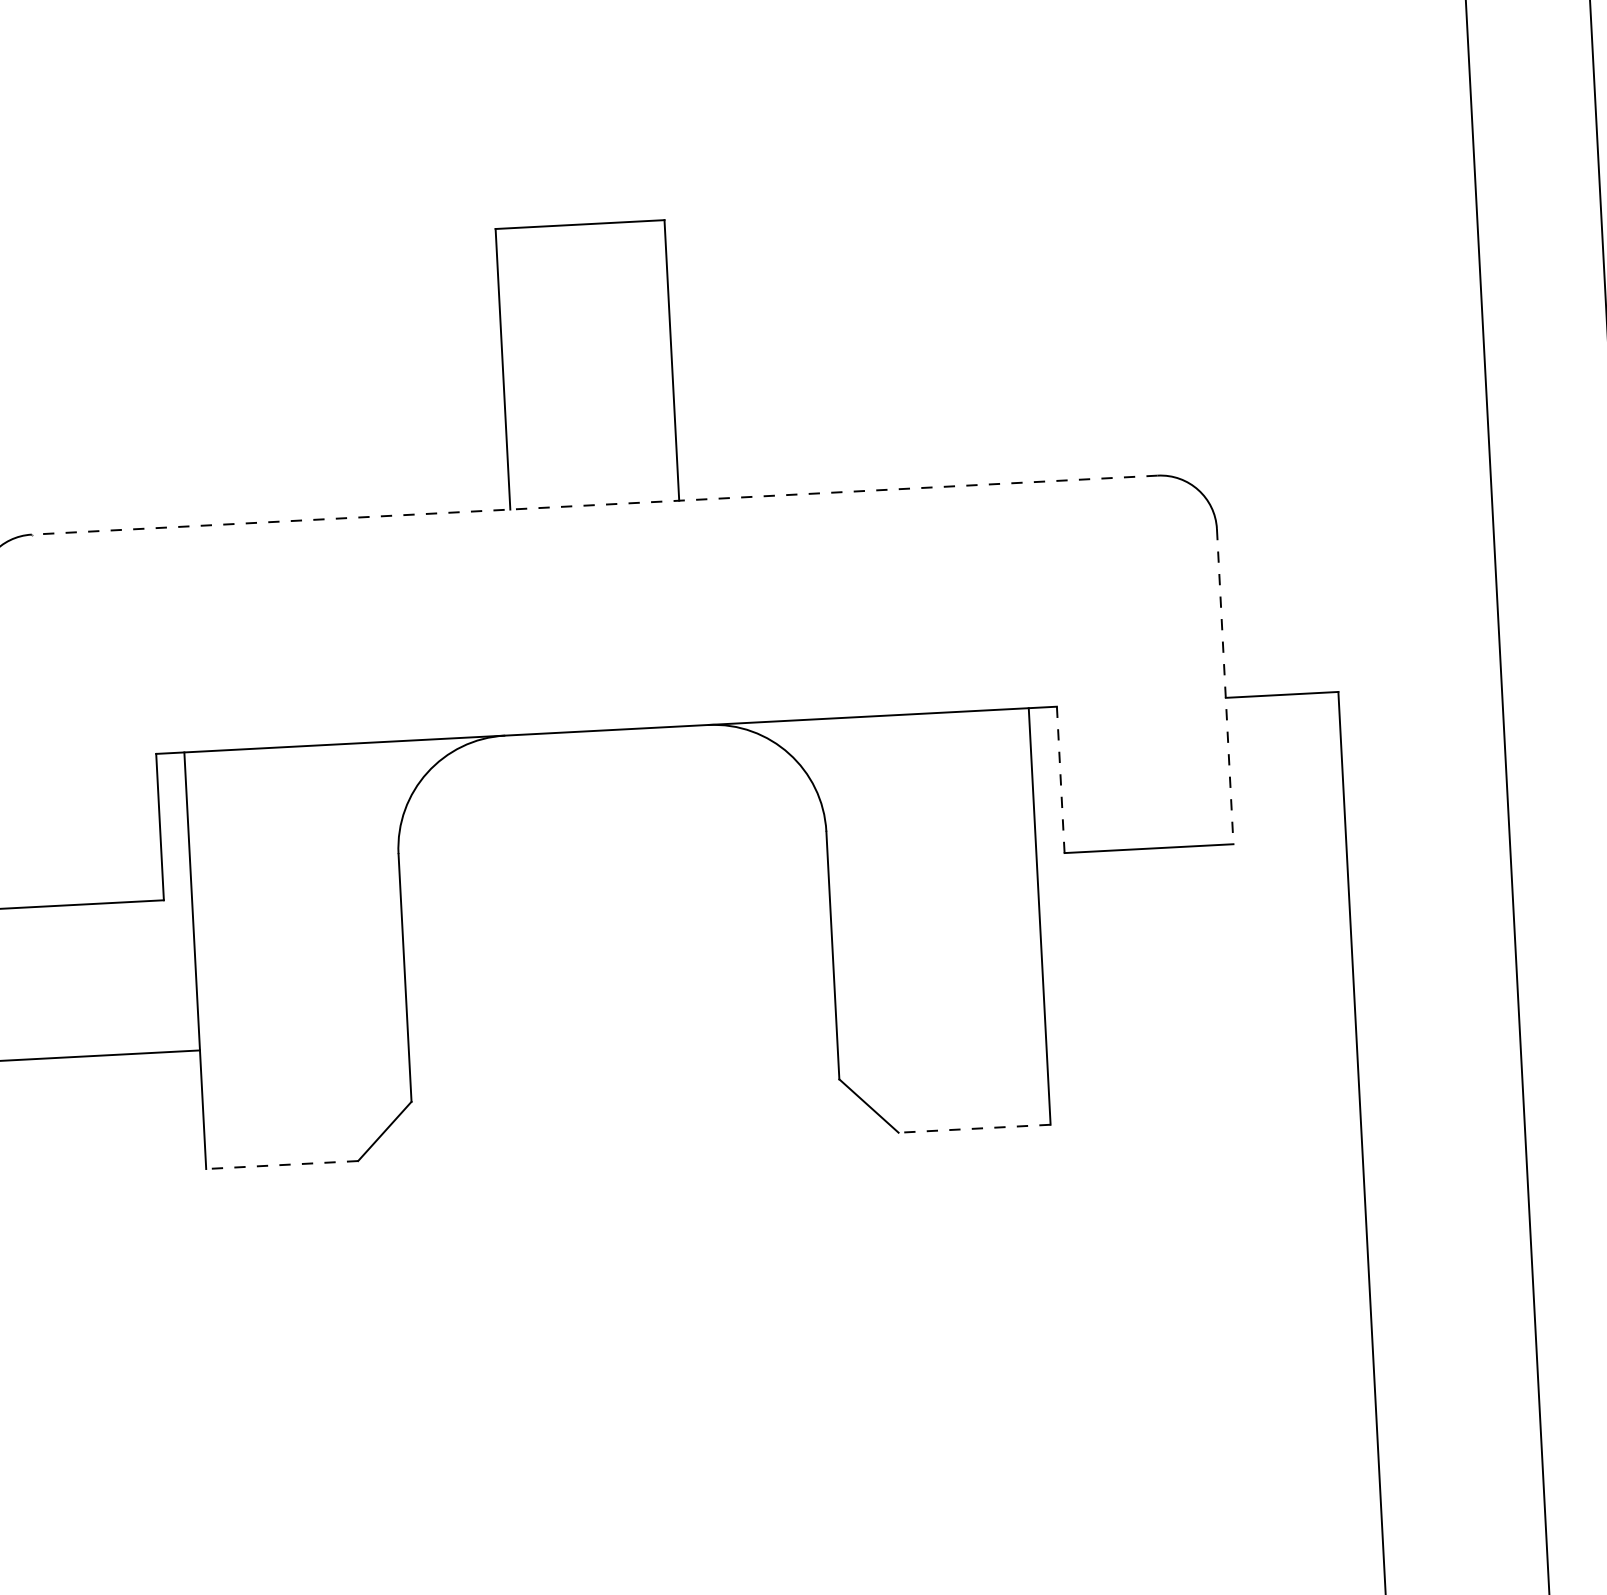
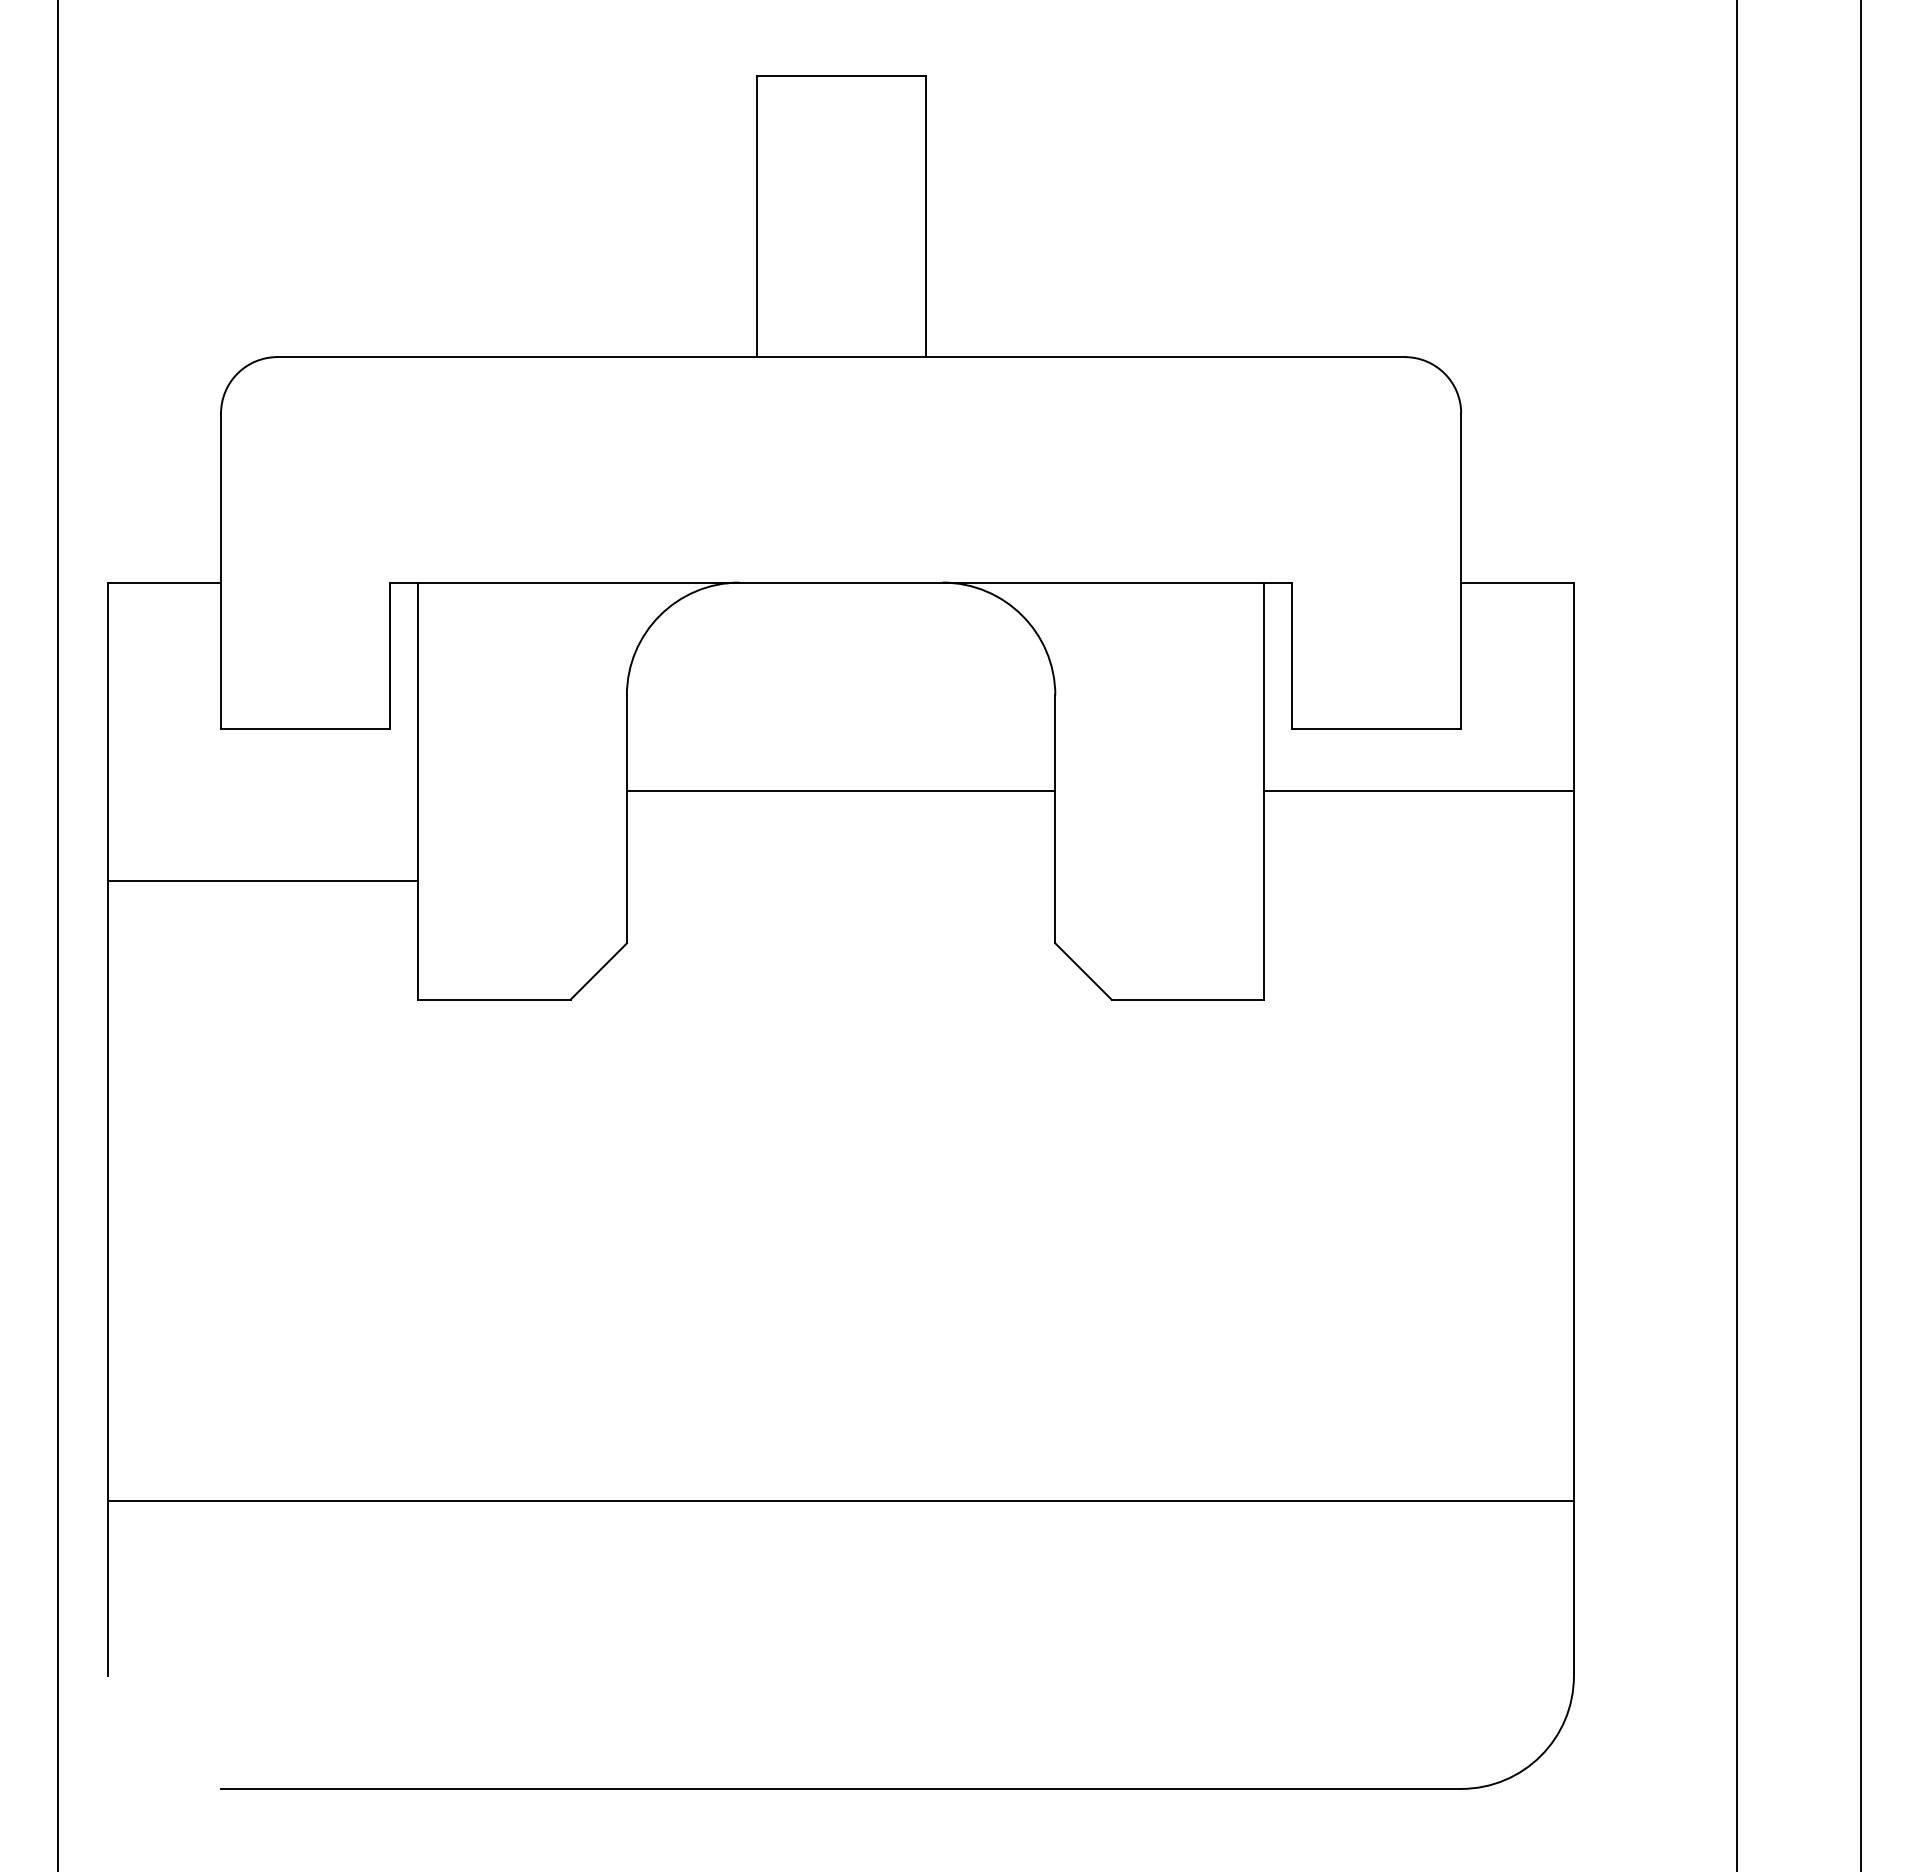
line: (595, 505) -> (841, 357), dashed -> solid
line: (1225, 686) -> (1461, 571), dashed -> solid
line: (1061, 780) -> (1292, 656), dashed -> solid
line: (1194, 907) -> (1418, 790), added
line: (616, 937) -> (840, 790), added
line: (974, 1128) -> (1187, 999), dashed -> solid
line: (281, 1164) -> (493, 999), dashed -> solid

